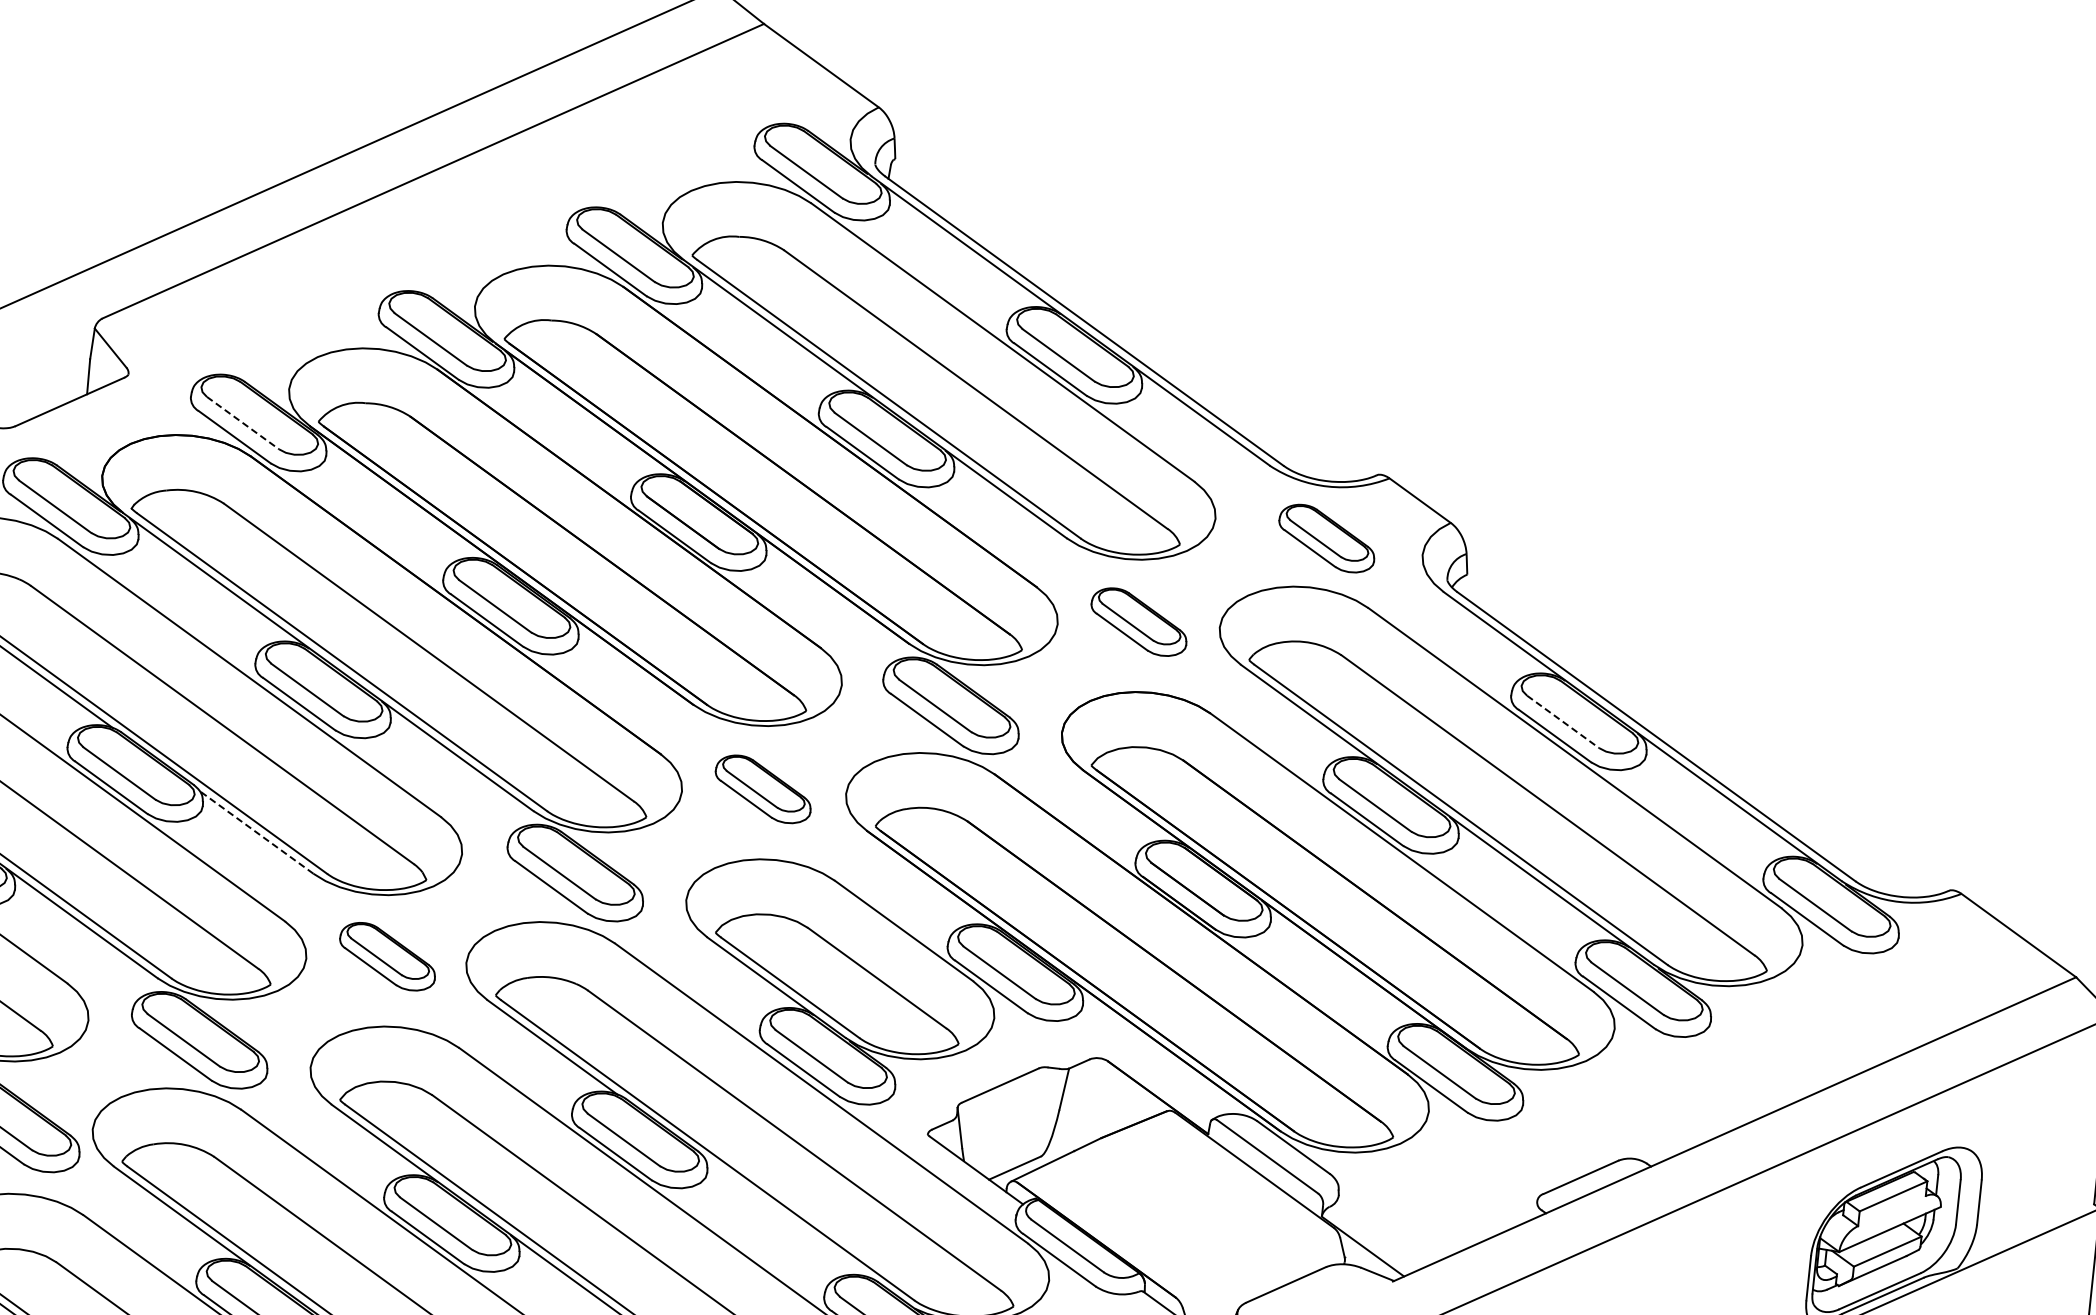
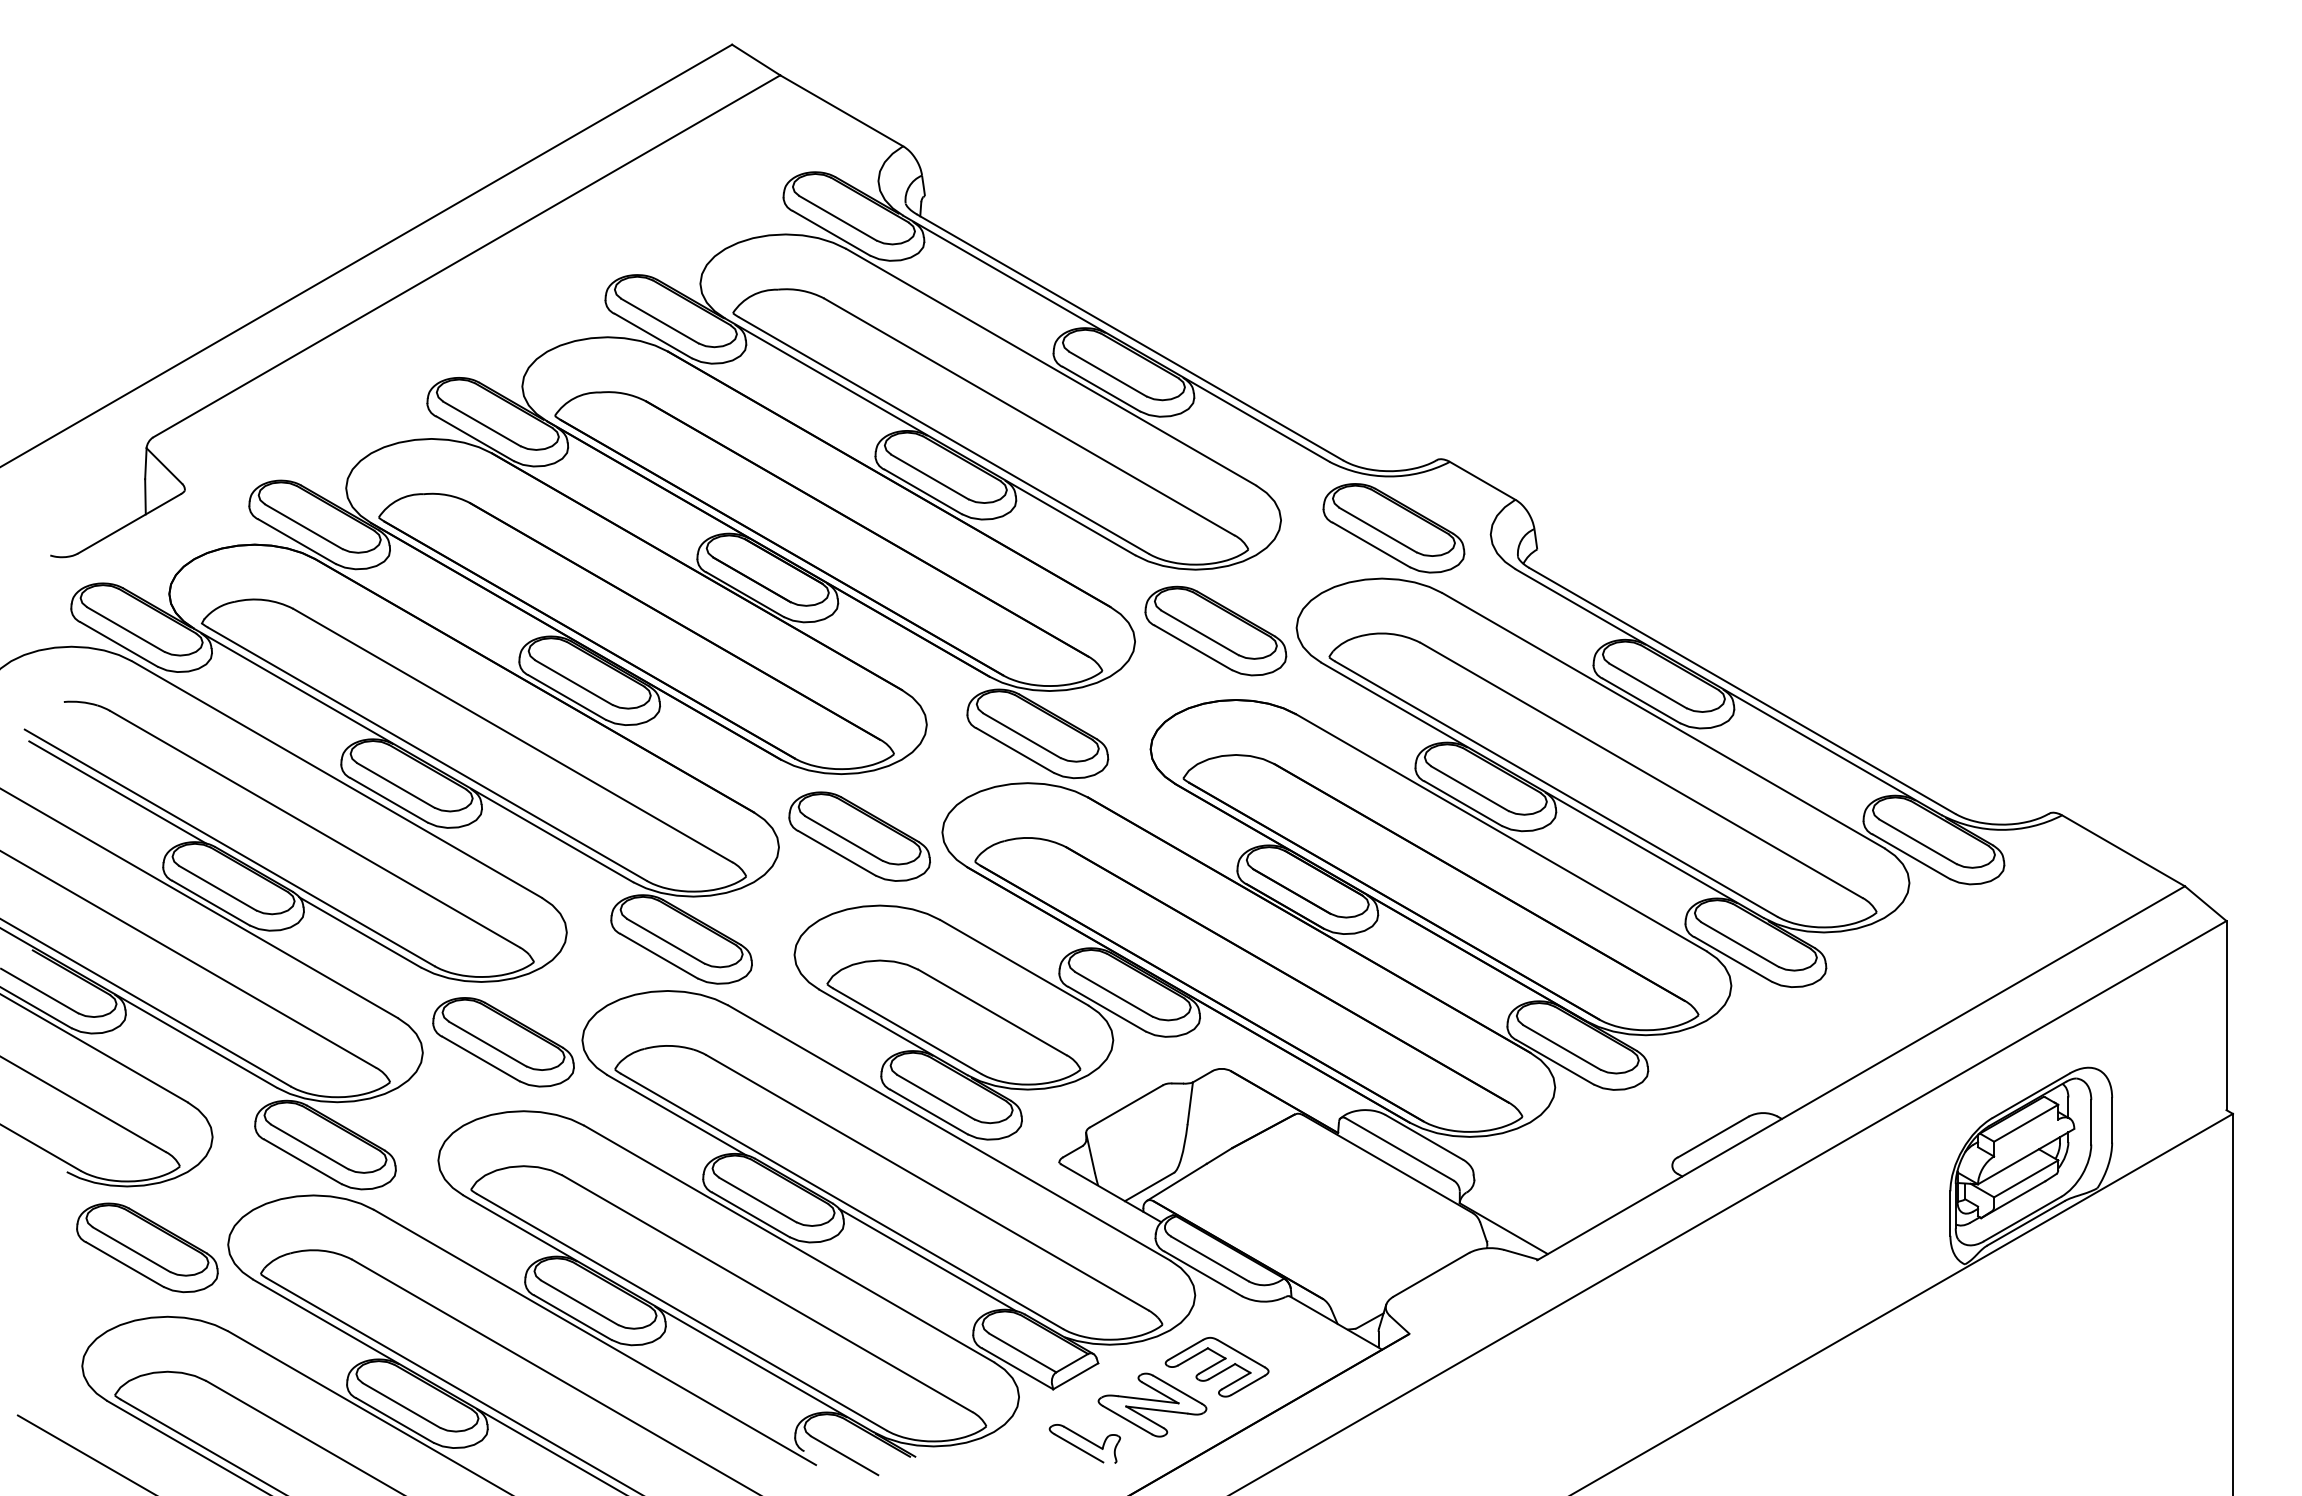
line: (242, 422) -> (303, 526), dashed -> solid
part: (1326, 538) -> (1393, 528), size x1.43
part: (1138, 621) -> (1215, 630), size x1.43
line: (1563, 721) -> (1648, 685), dashed -> solid
part: (763, 789) -> (859, 836), size x1.43
line: (255, 832) -> (359, 932), dashed -> solid
part: (387, 956) -> (503, 1042), size x1.43
line: (786, 1218) -> (927, 1260), added

